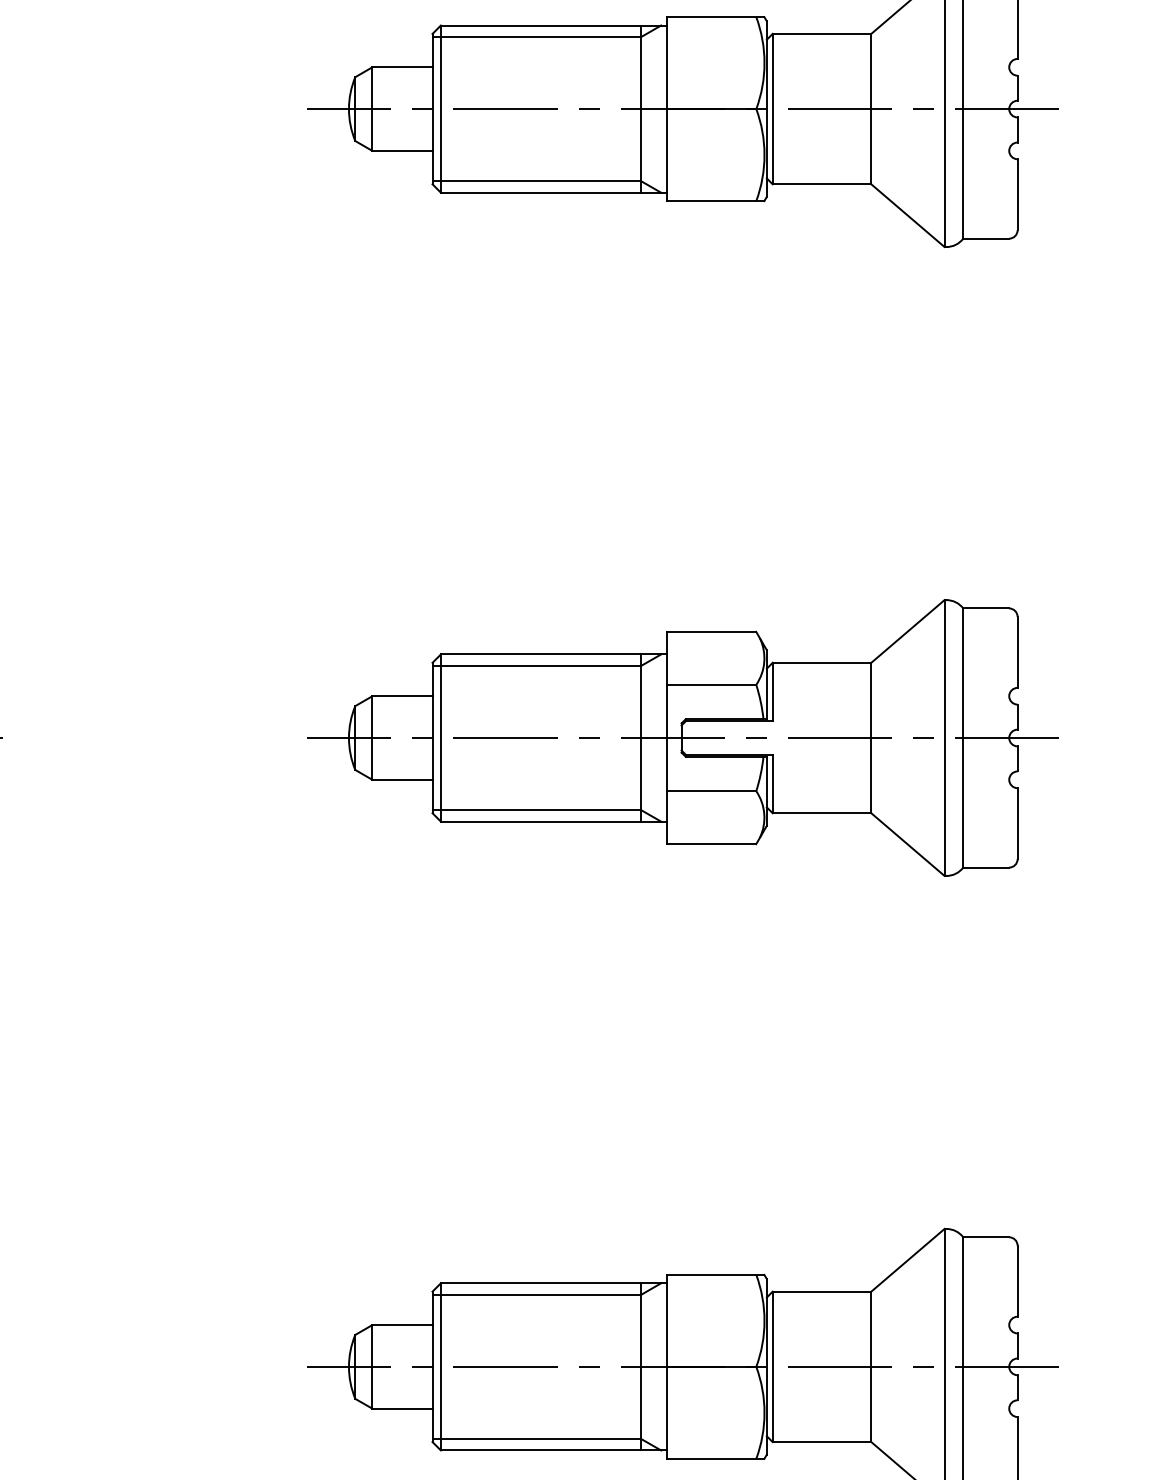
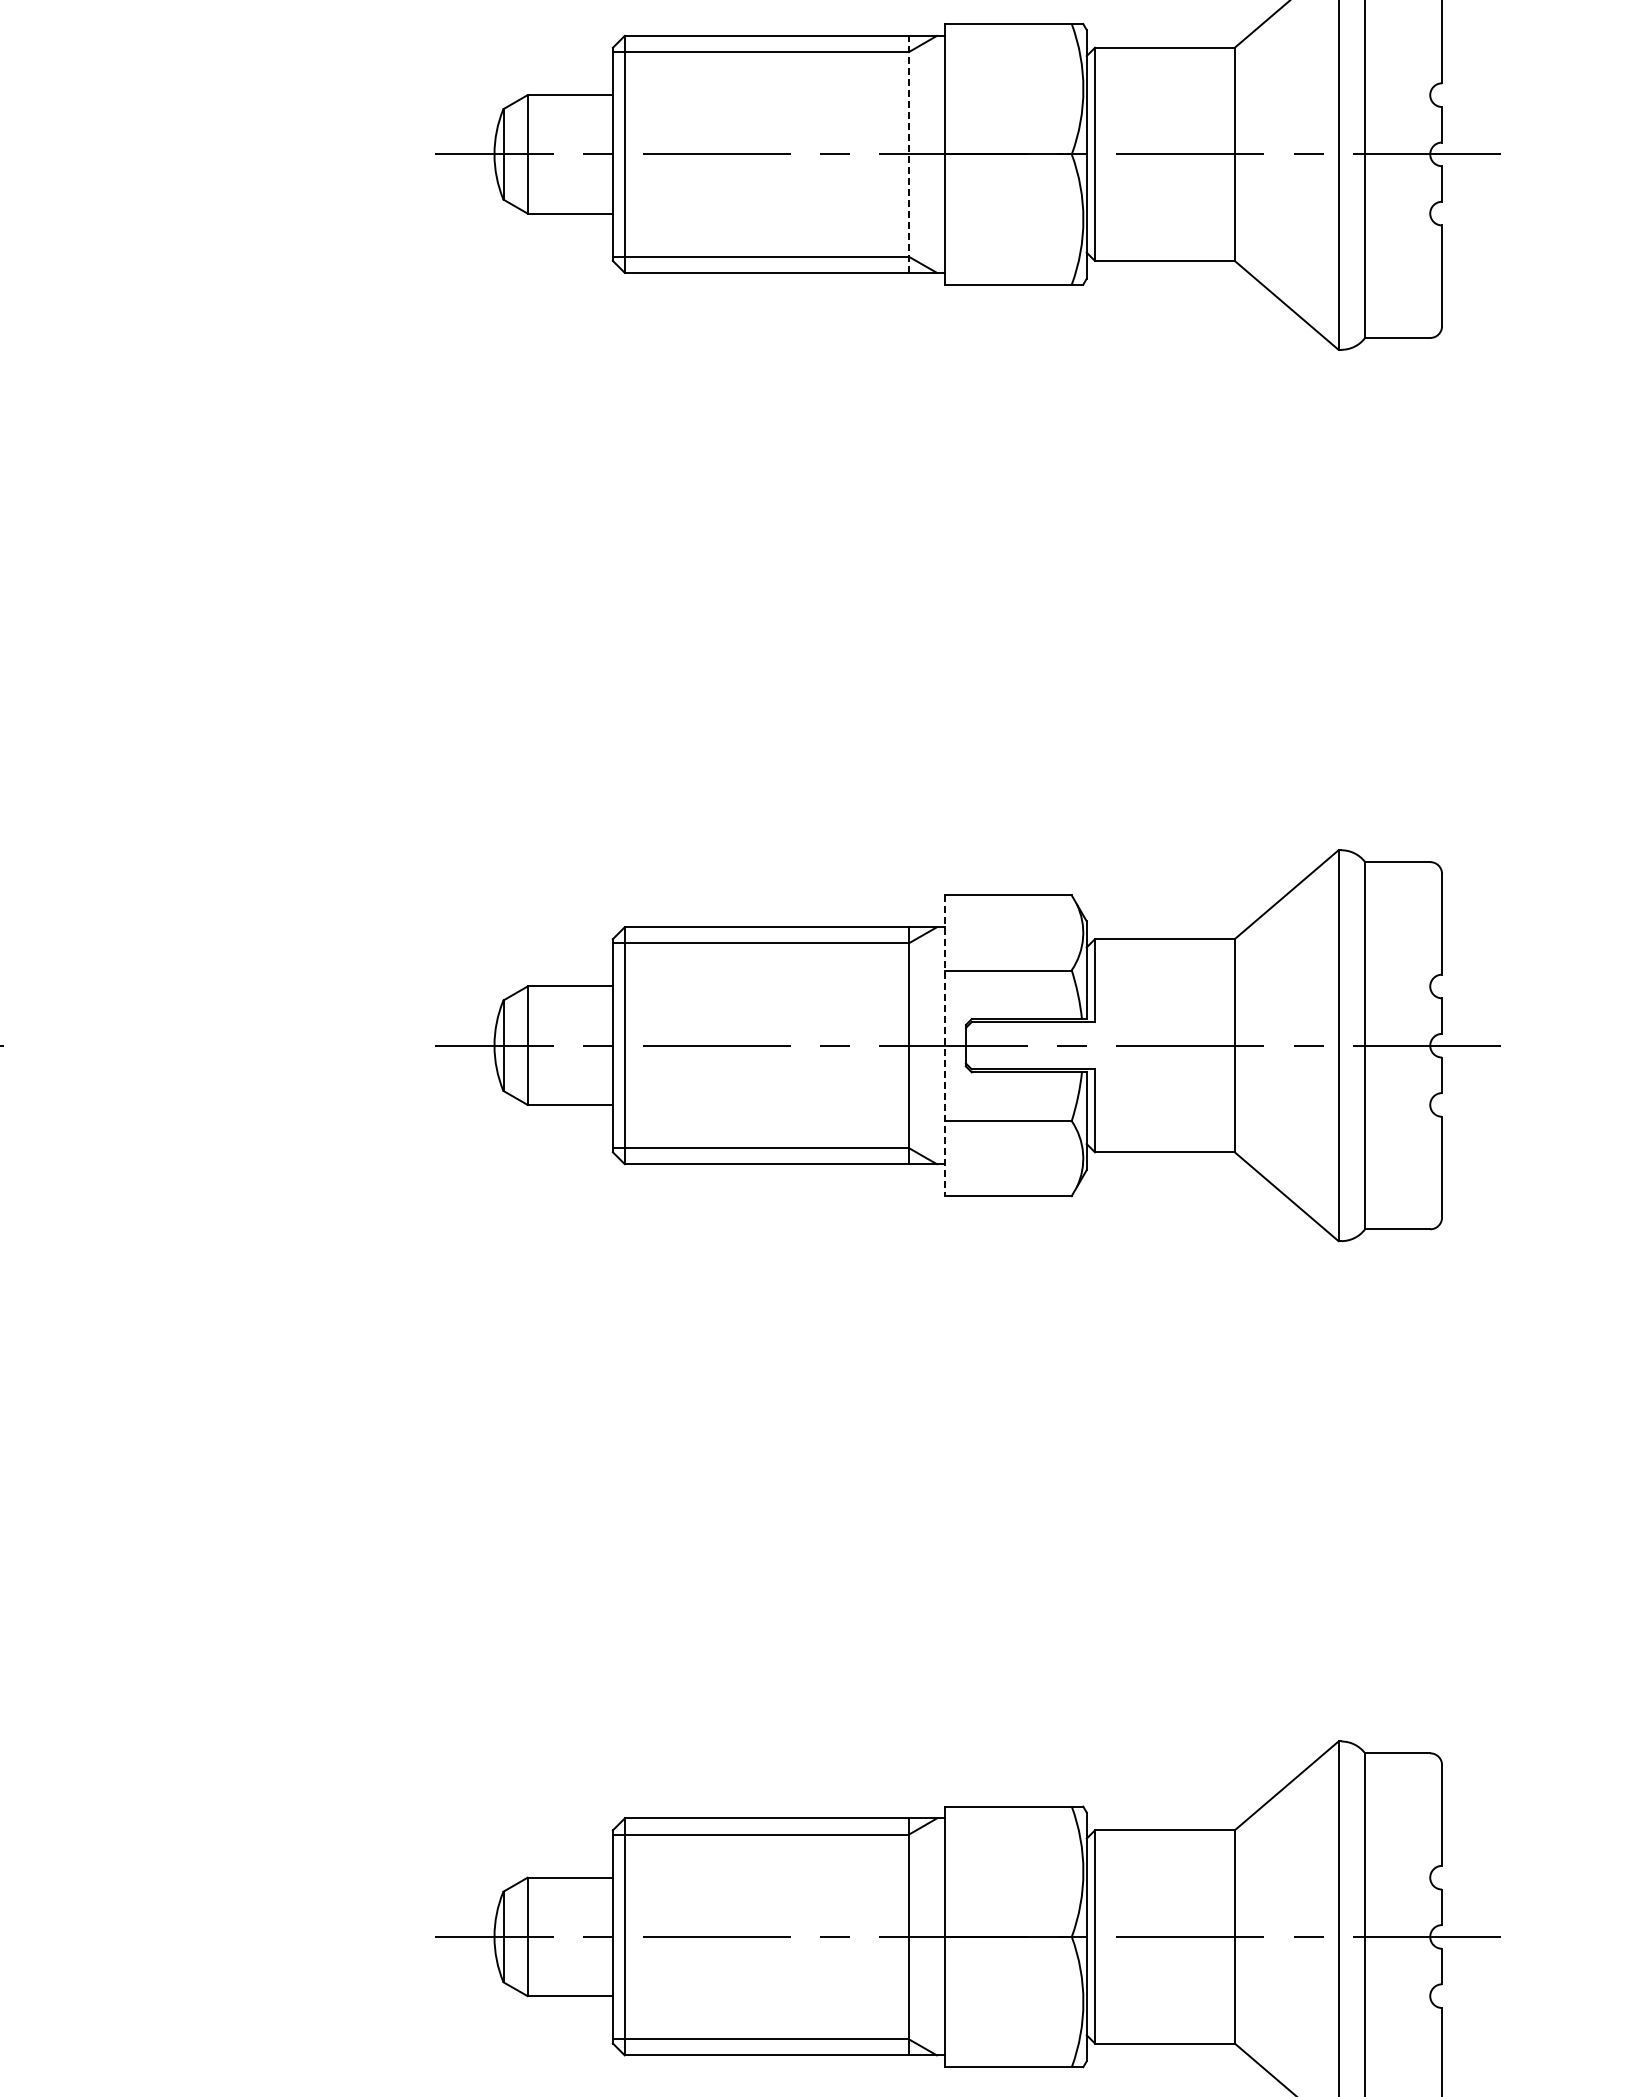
line: (641, 108) -> (909, 153), solid -> dashed
line: (666, 738) -> (944, 1046), solid -> dashed

